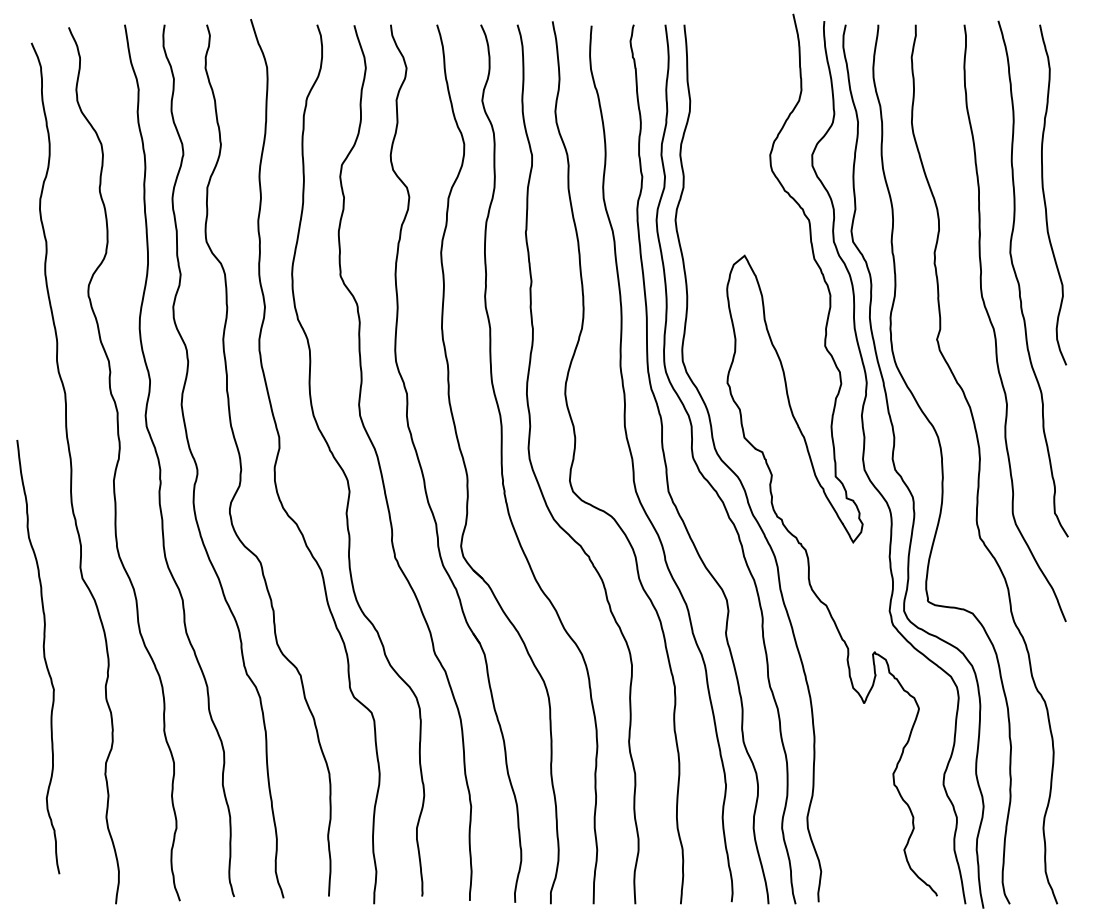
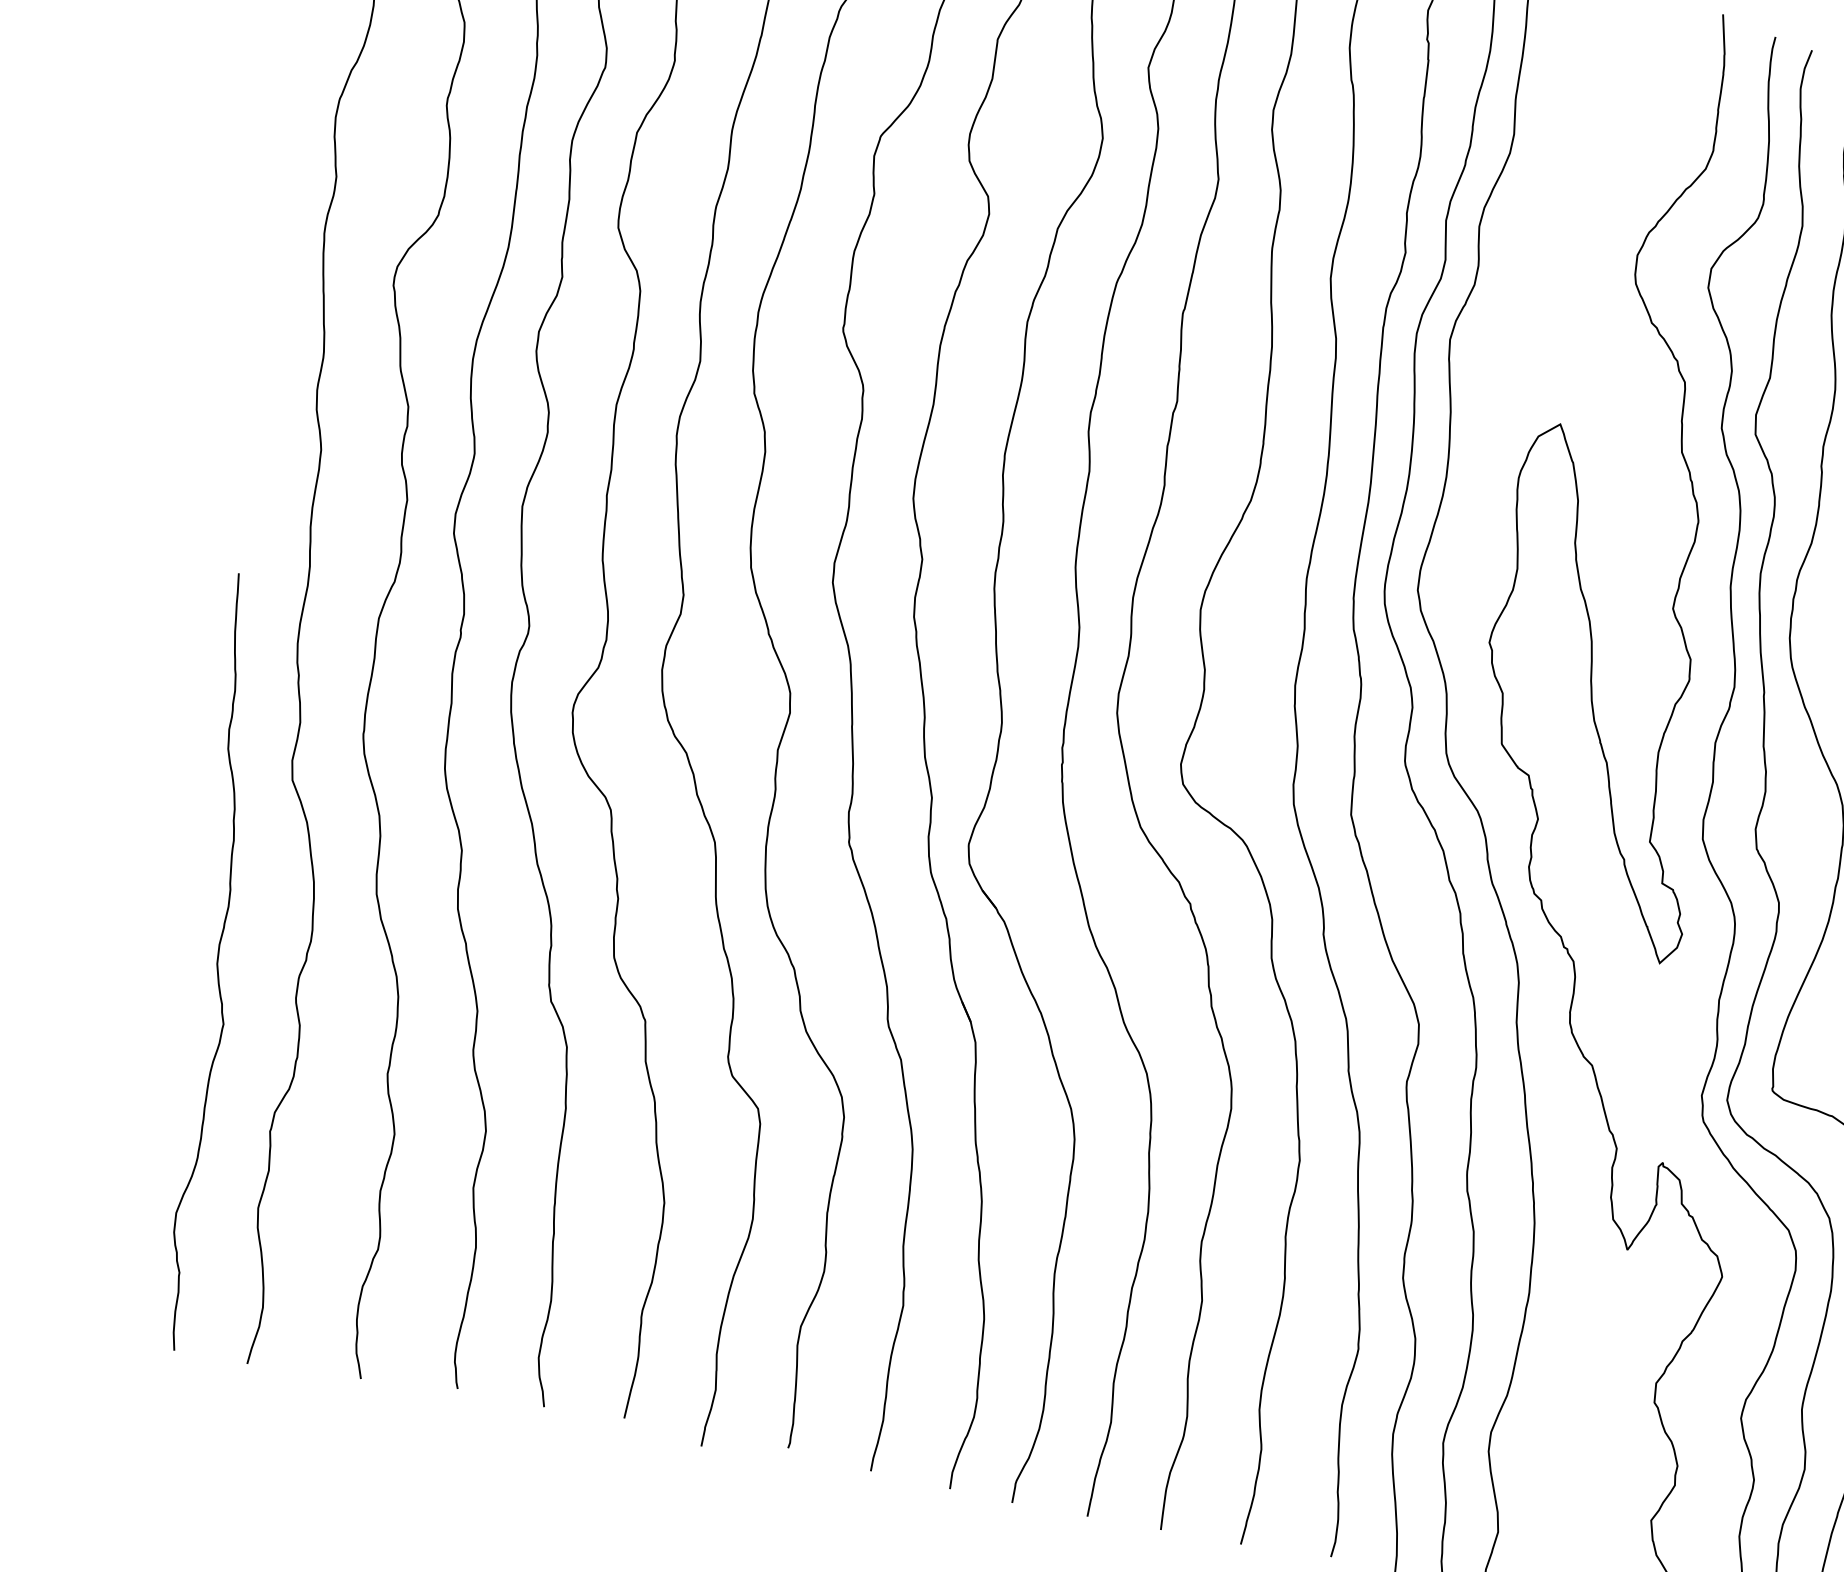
curve: (43, 657) -> (215, 964), moved

